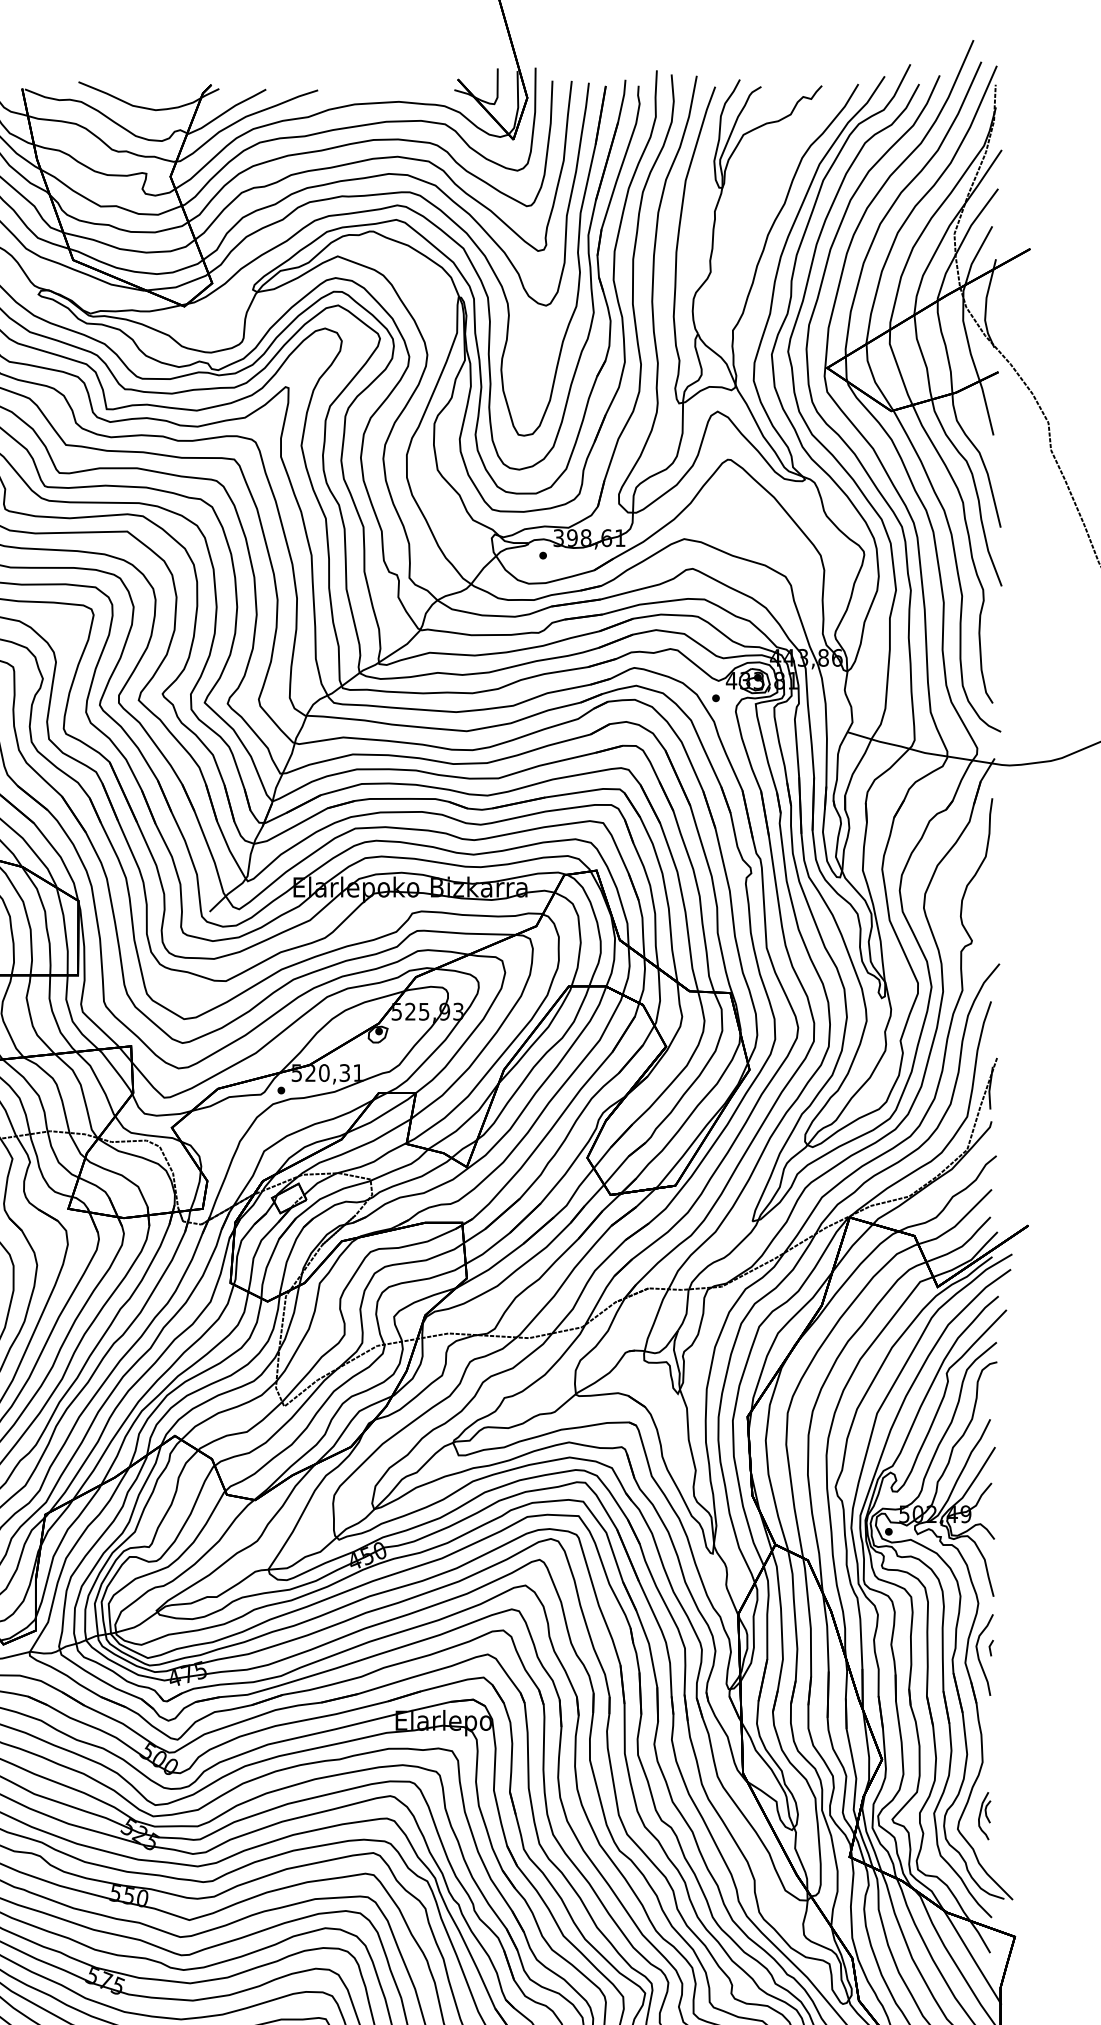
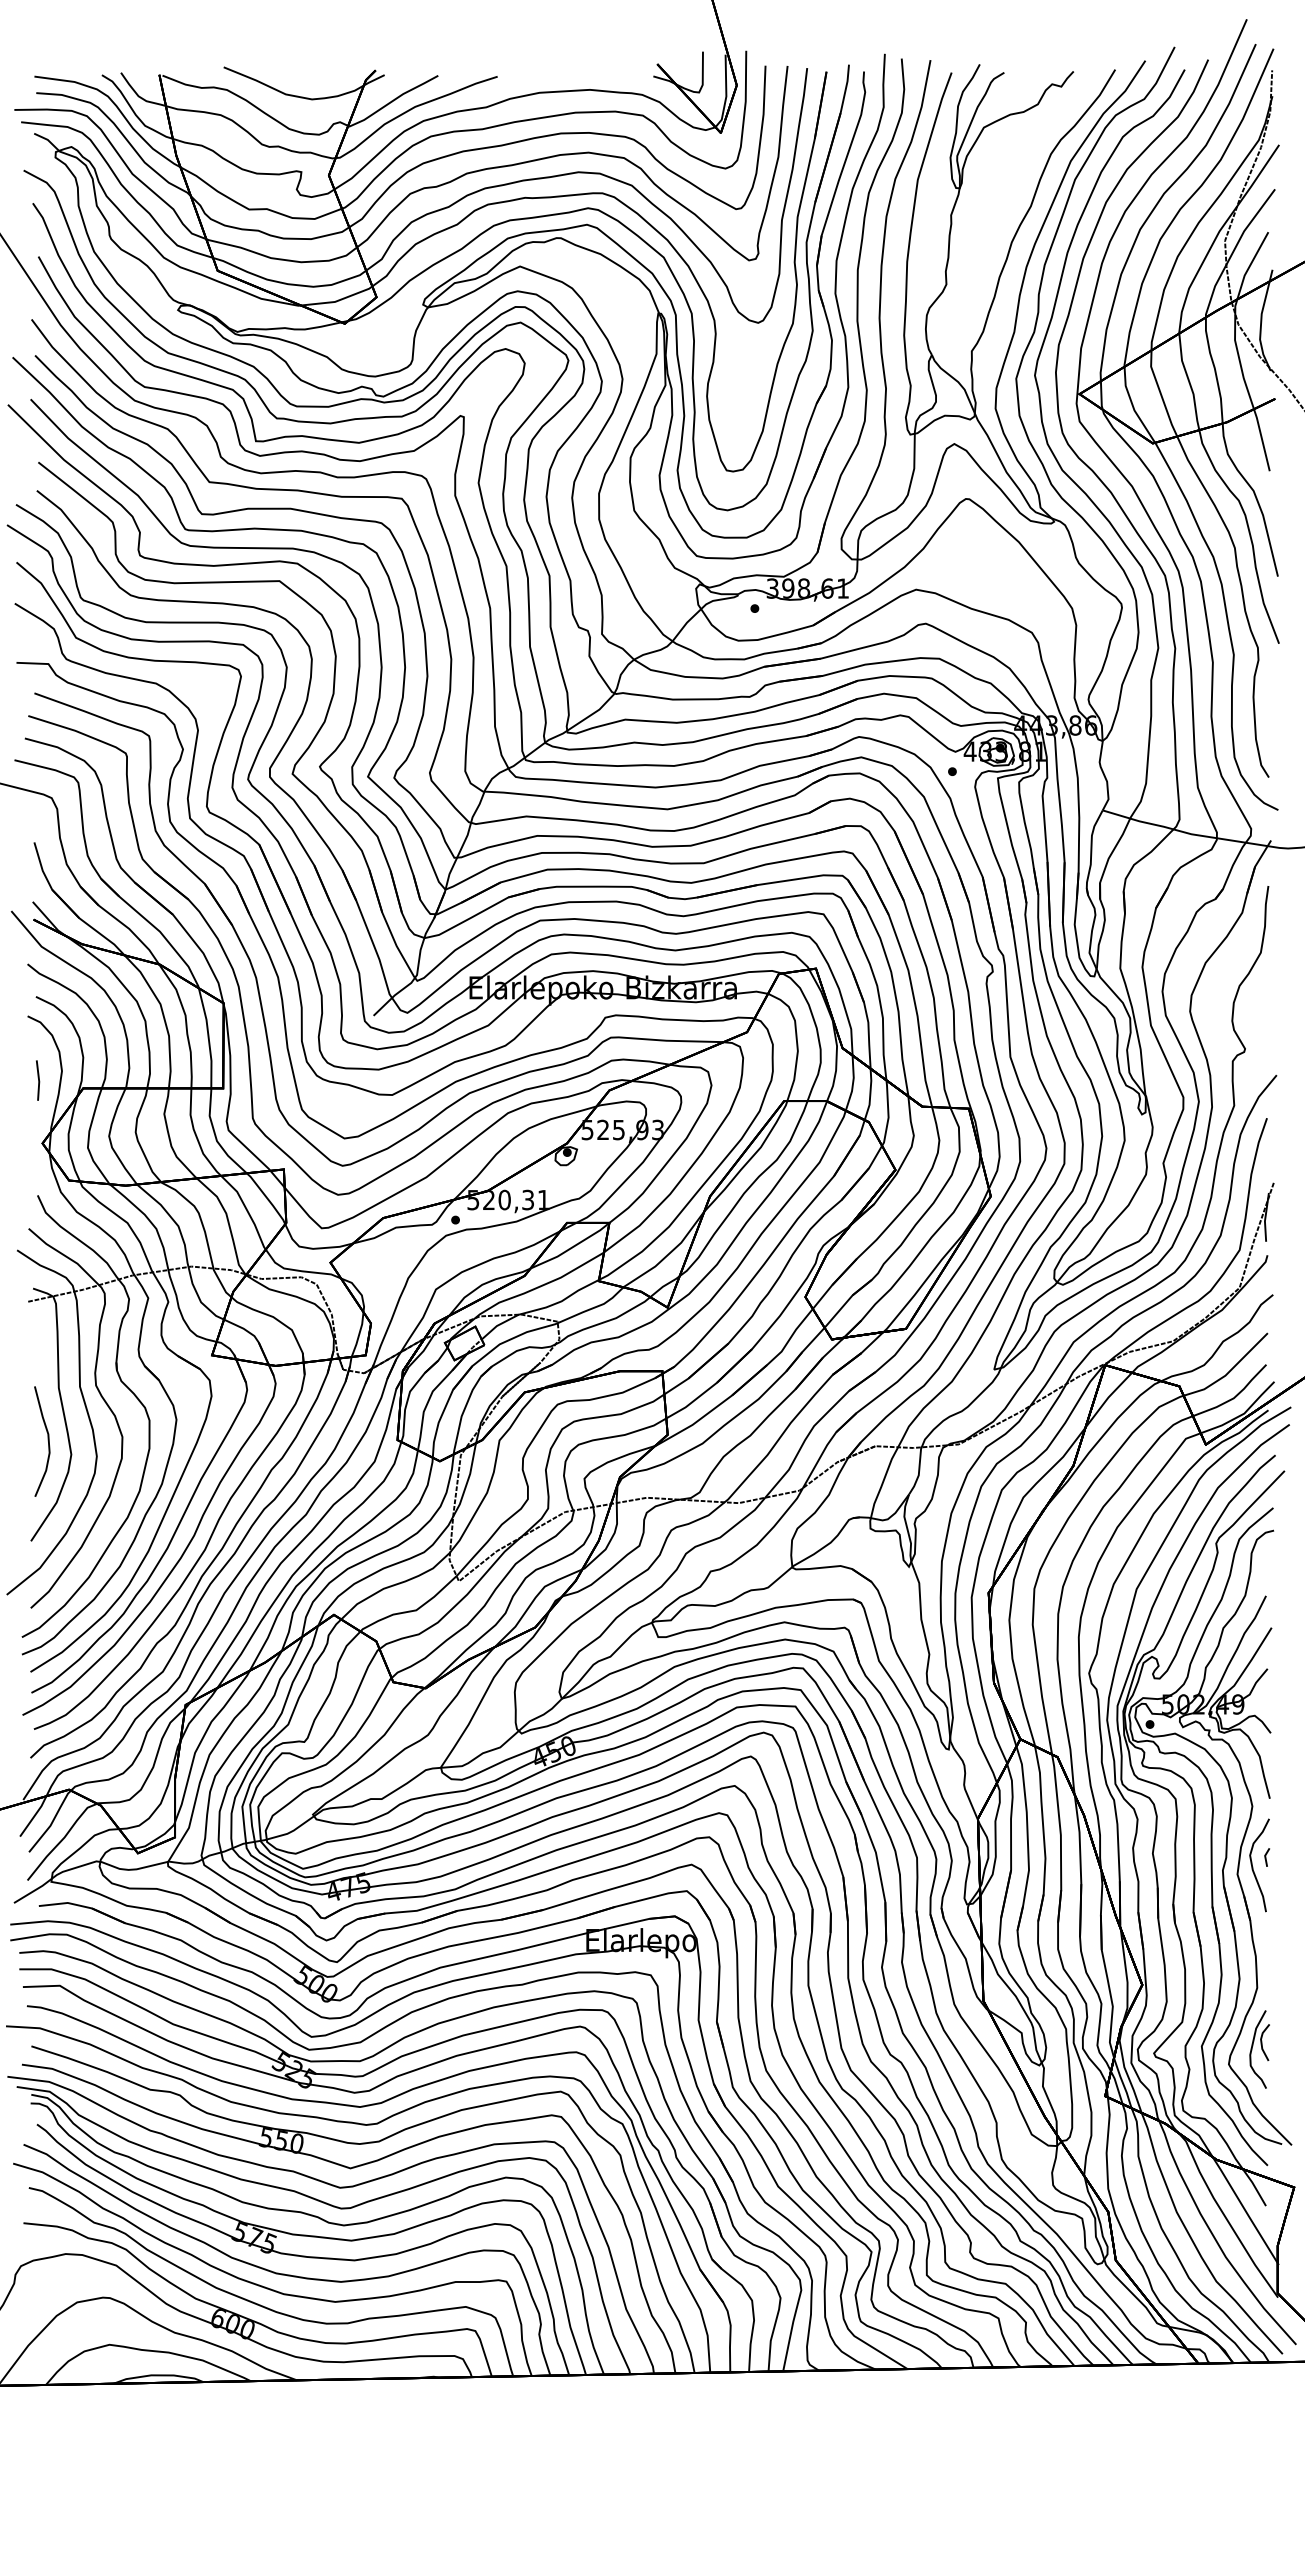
part: (984, 1816) -> (1259, 2049), size x1.43

